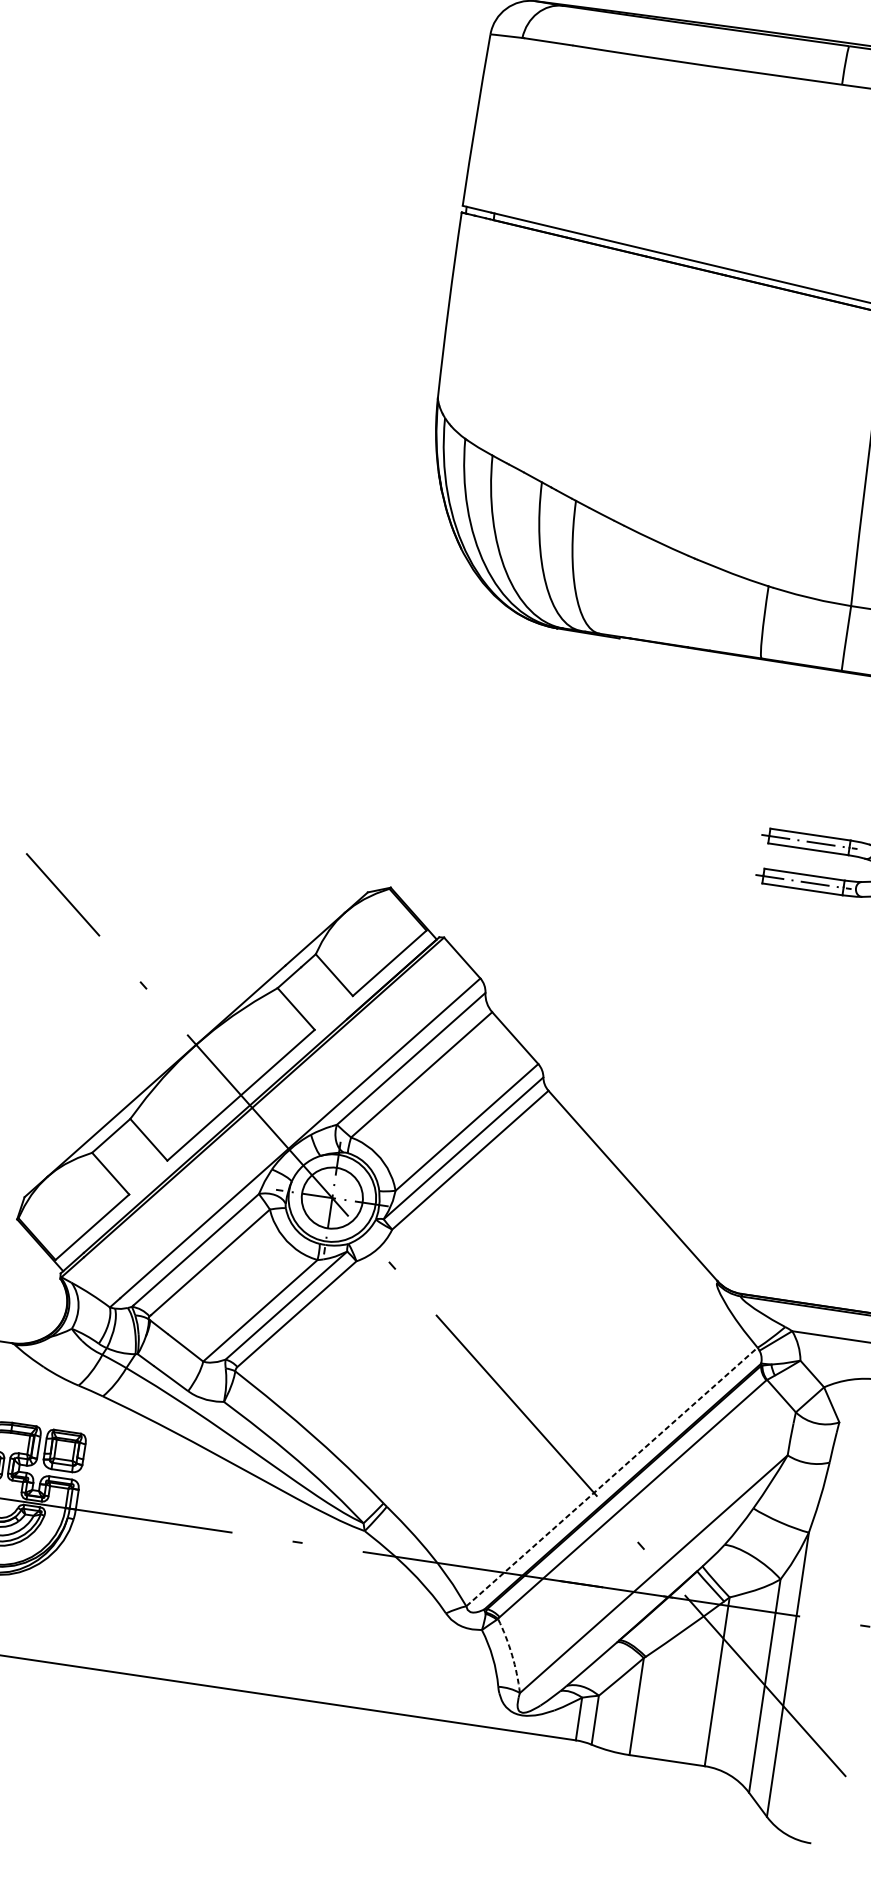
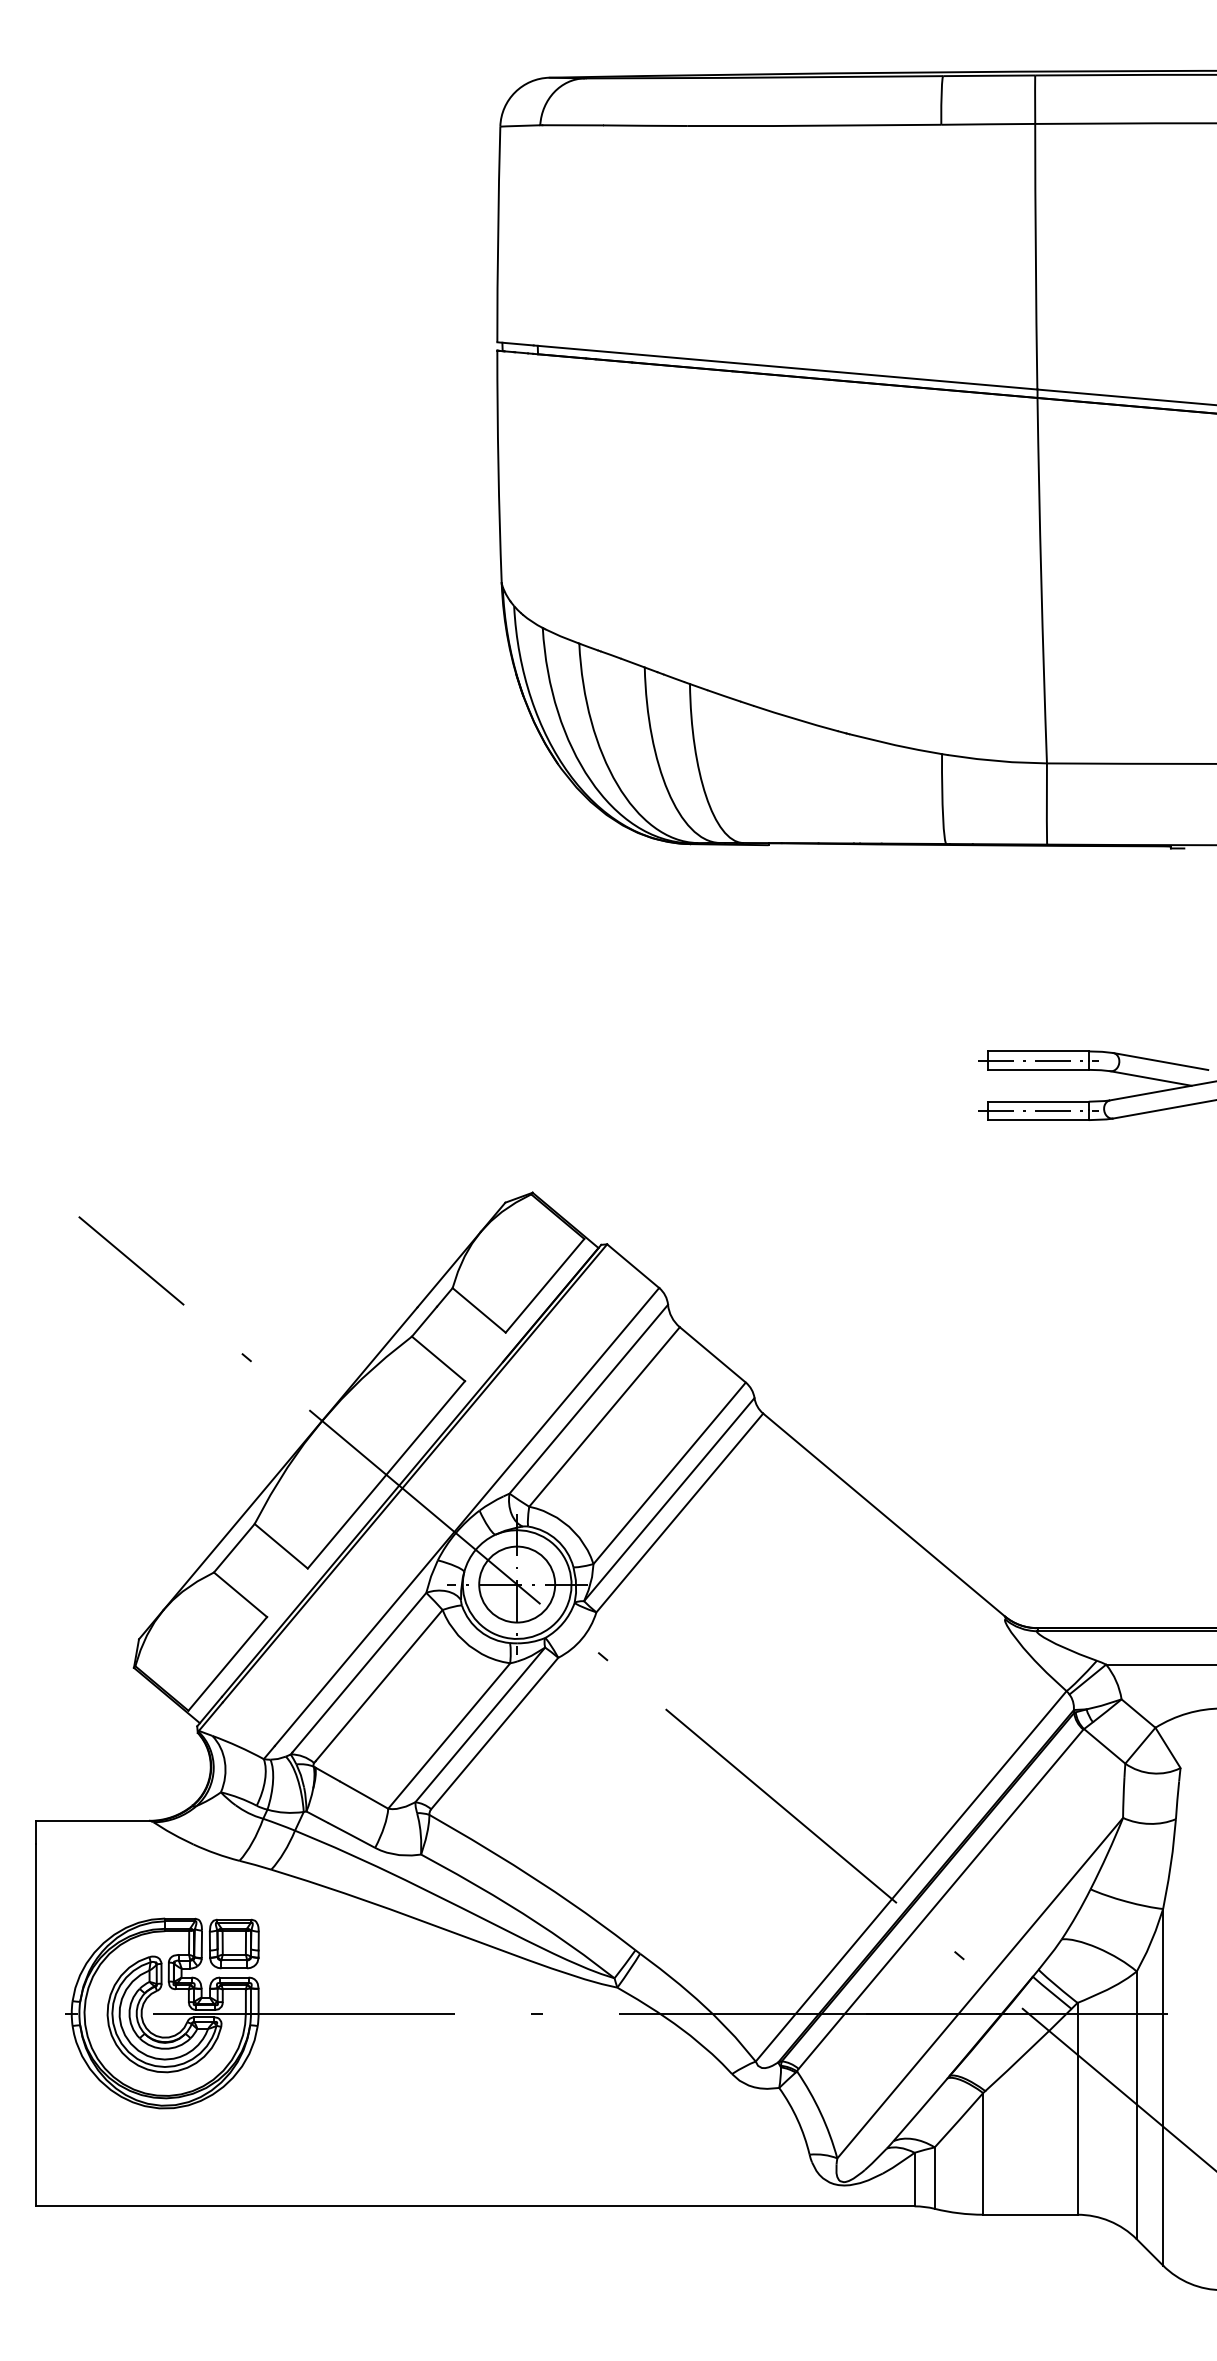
line: (612, 1477) -> (911, 1876), dashed -> solid
arc: (511, 1655) -> (820, 2113), dashed -> solid

